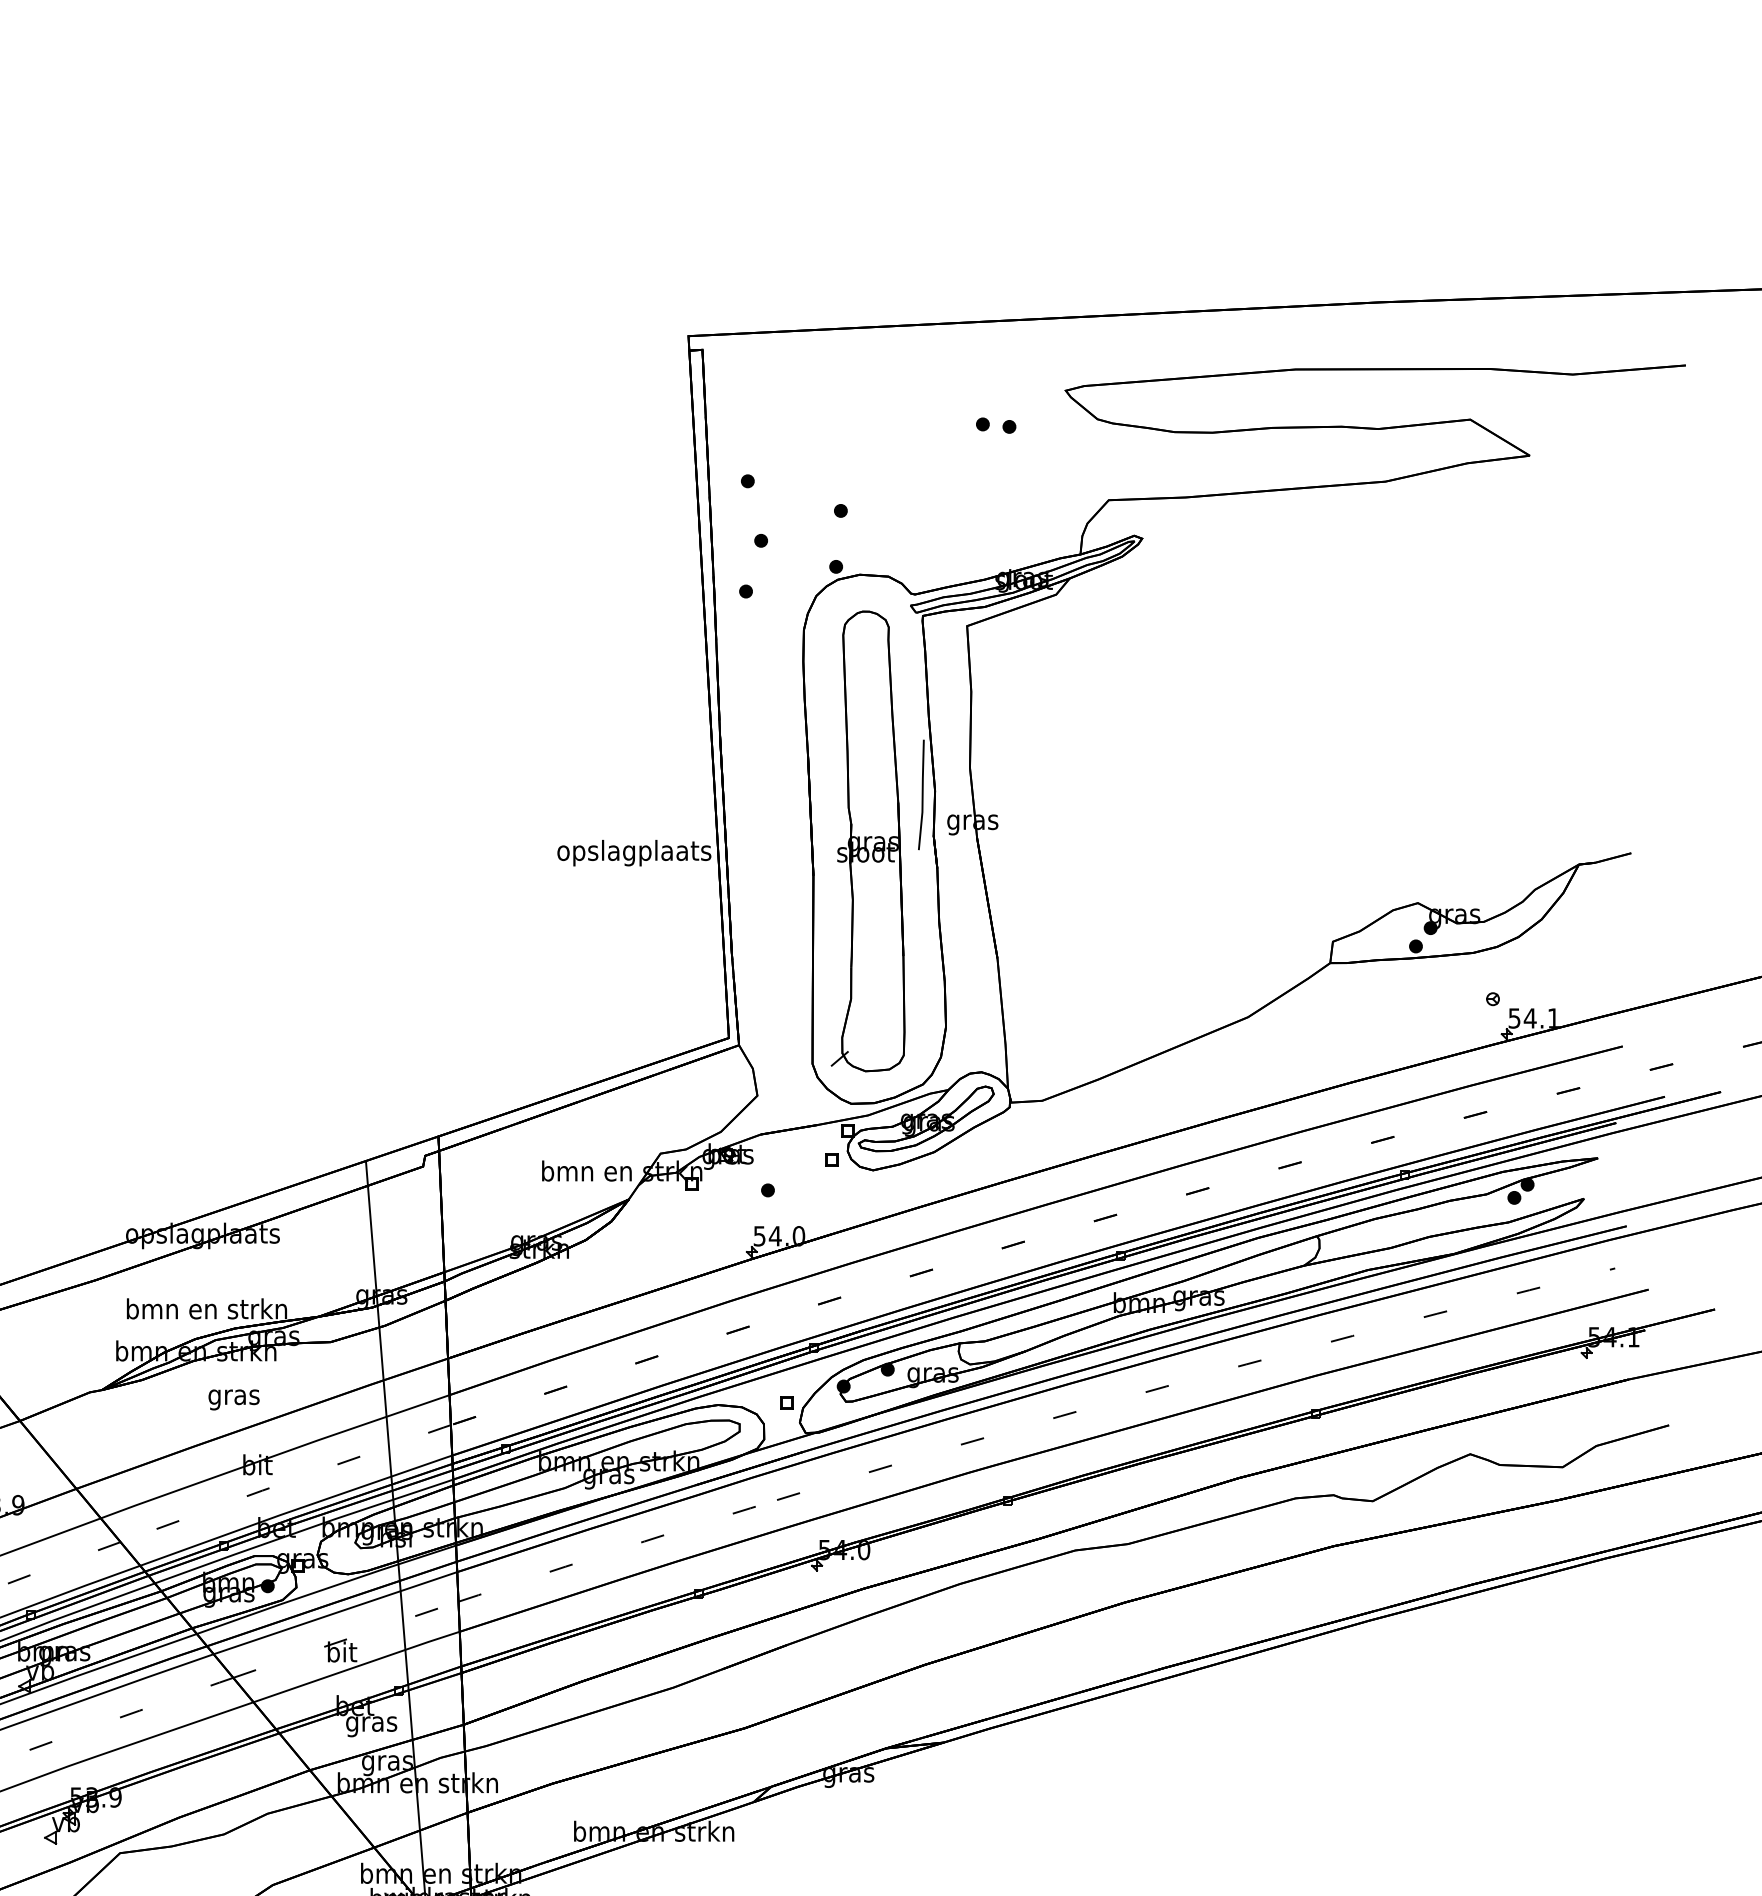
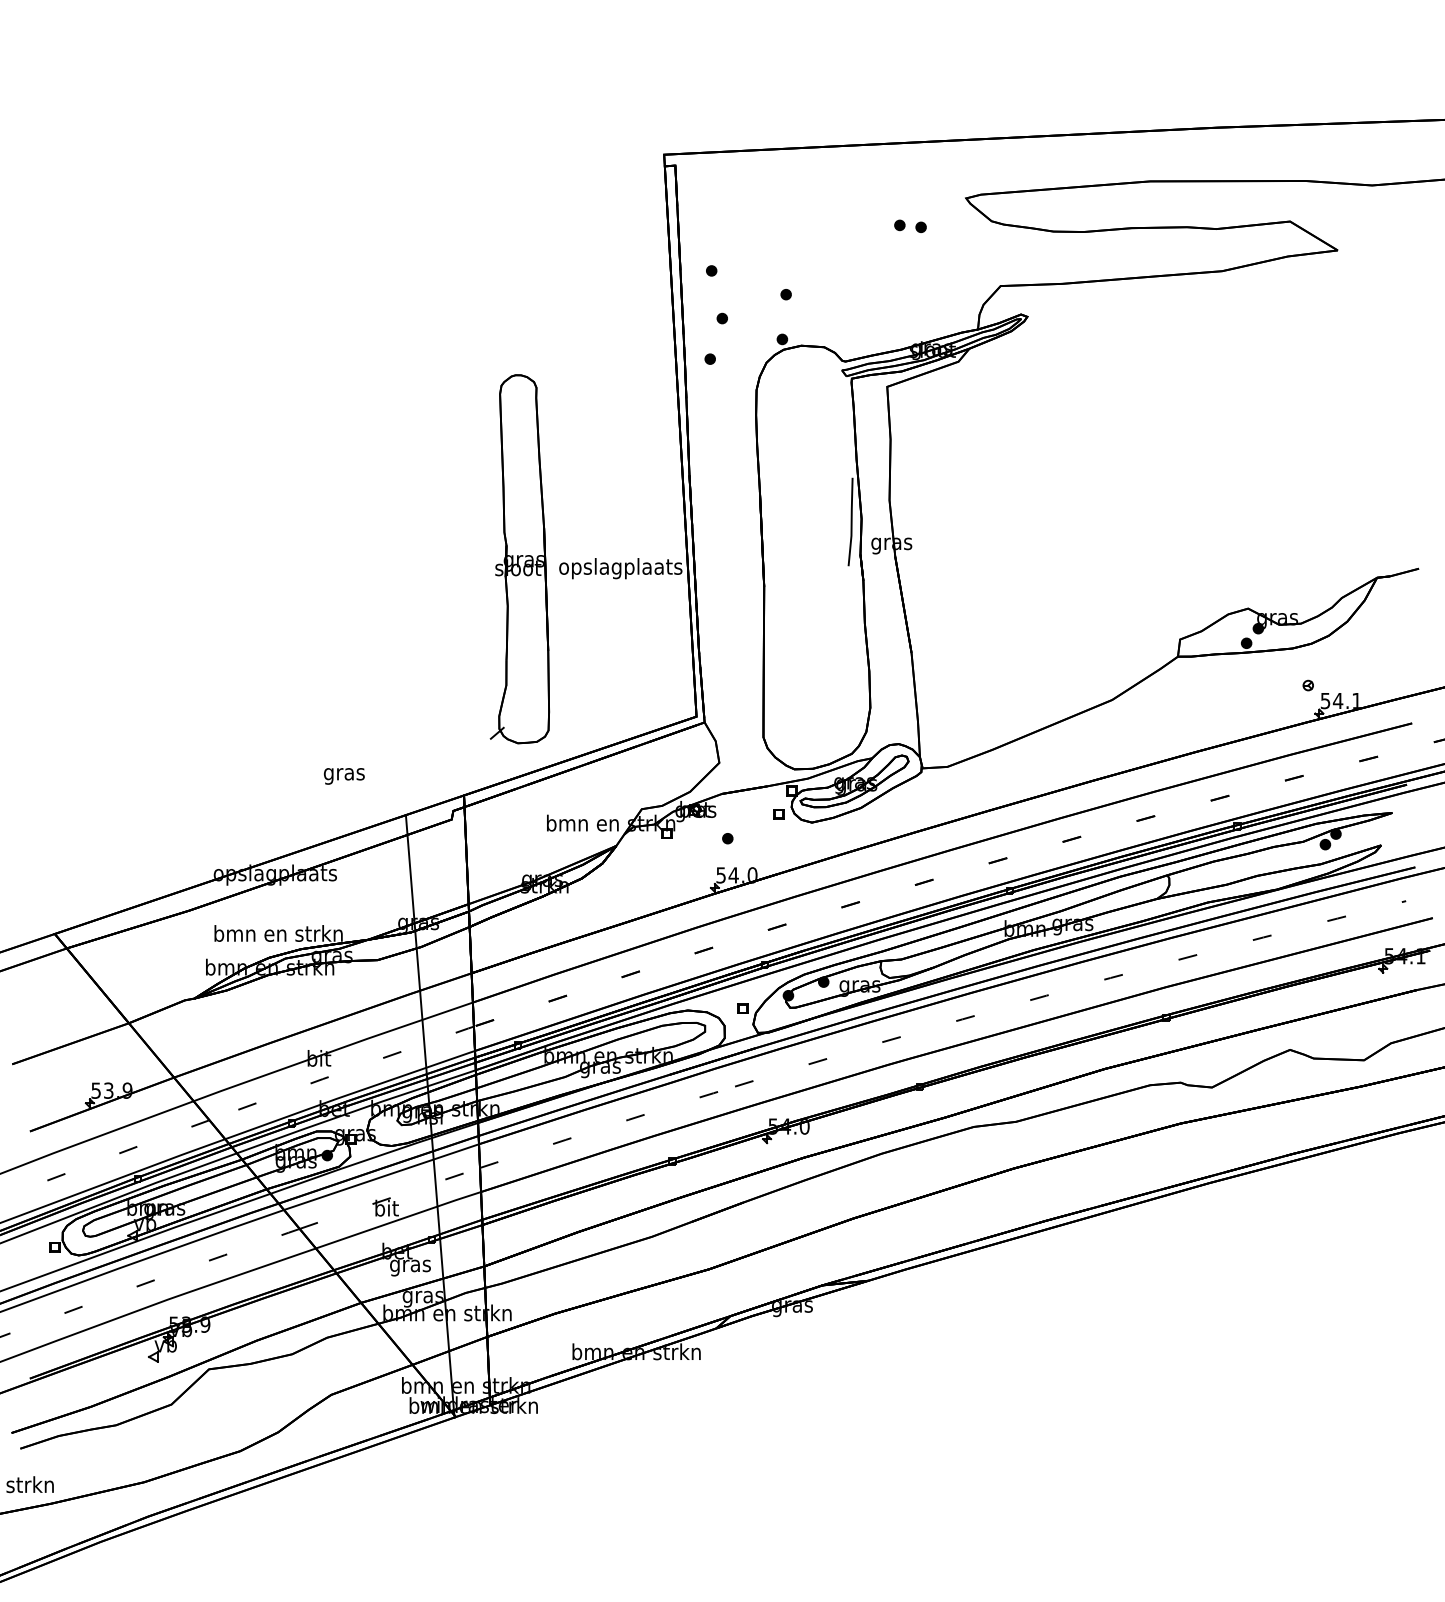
part: (867, 841) -> (519, 559), moved
text: (234, 1400) -> (344, 776), moved

